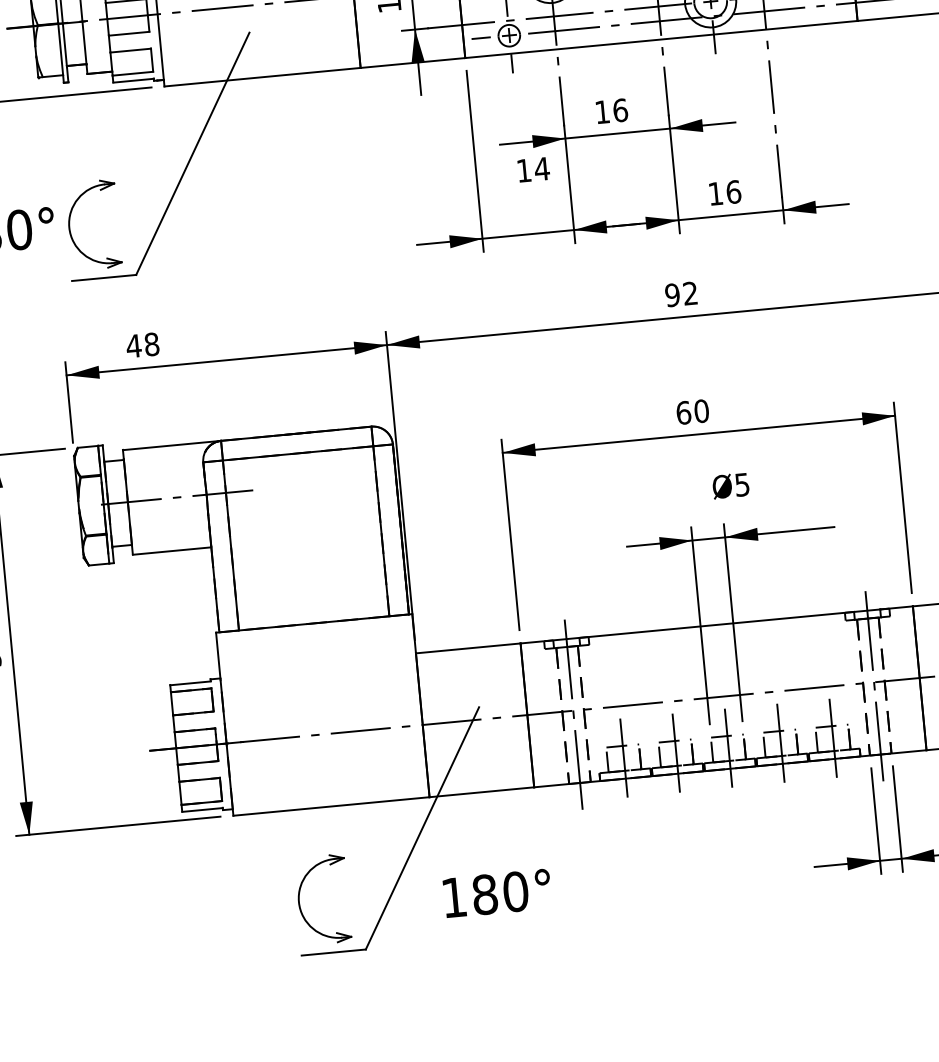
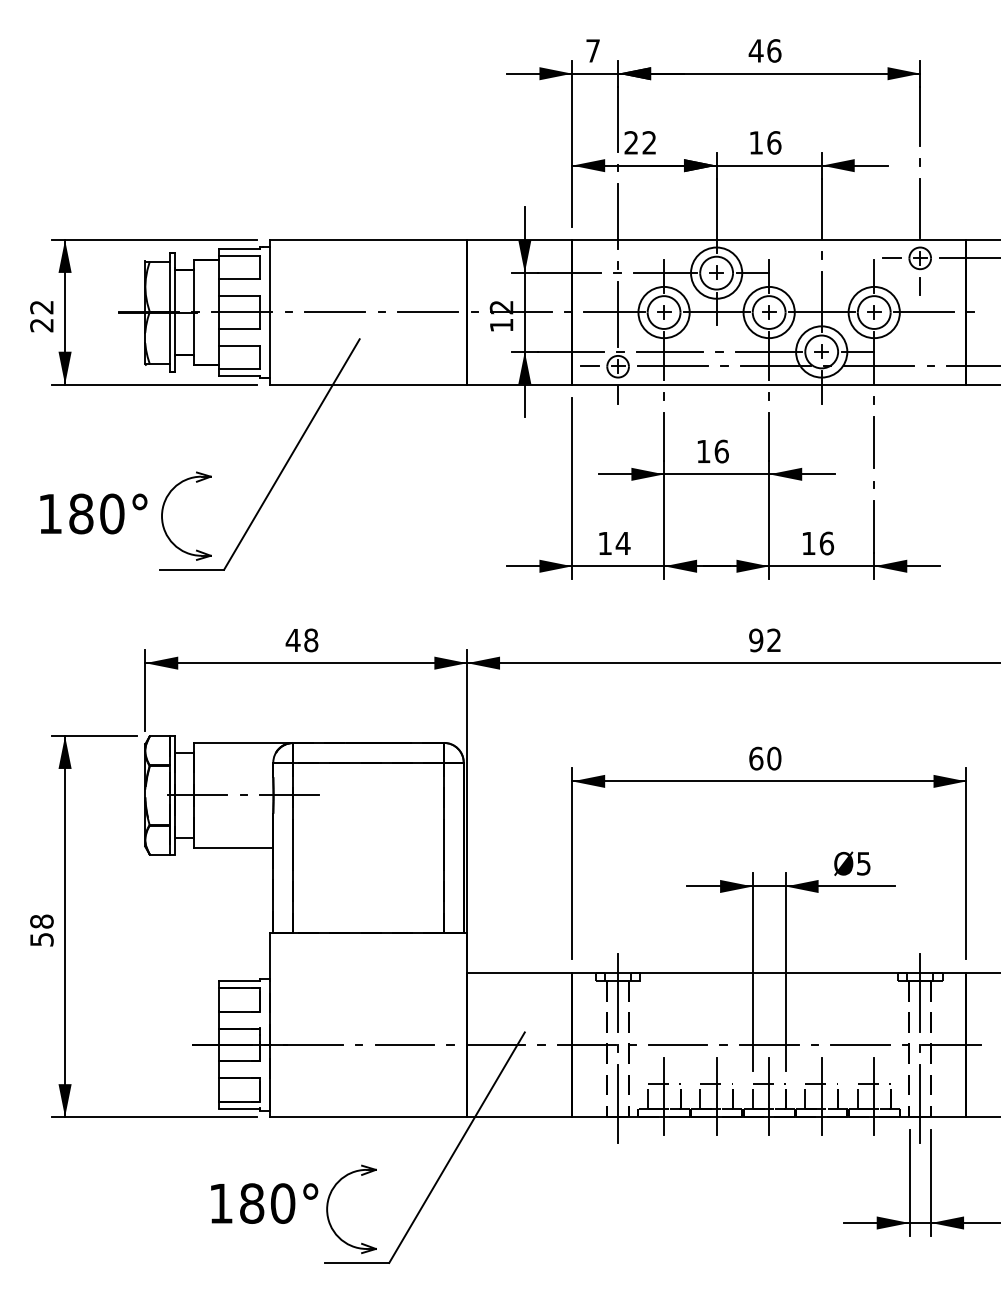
text: (533, 169) -> (614, 543), moved
text: (142, 345) -> (301, 640), moved
text: (731, 485) -> (852, 863), moved
text: (497, 893) -> (264, 1203), moved

